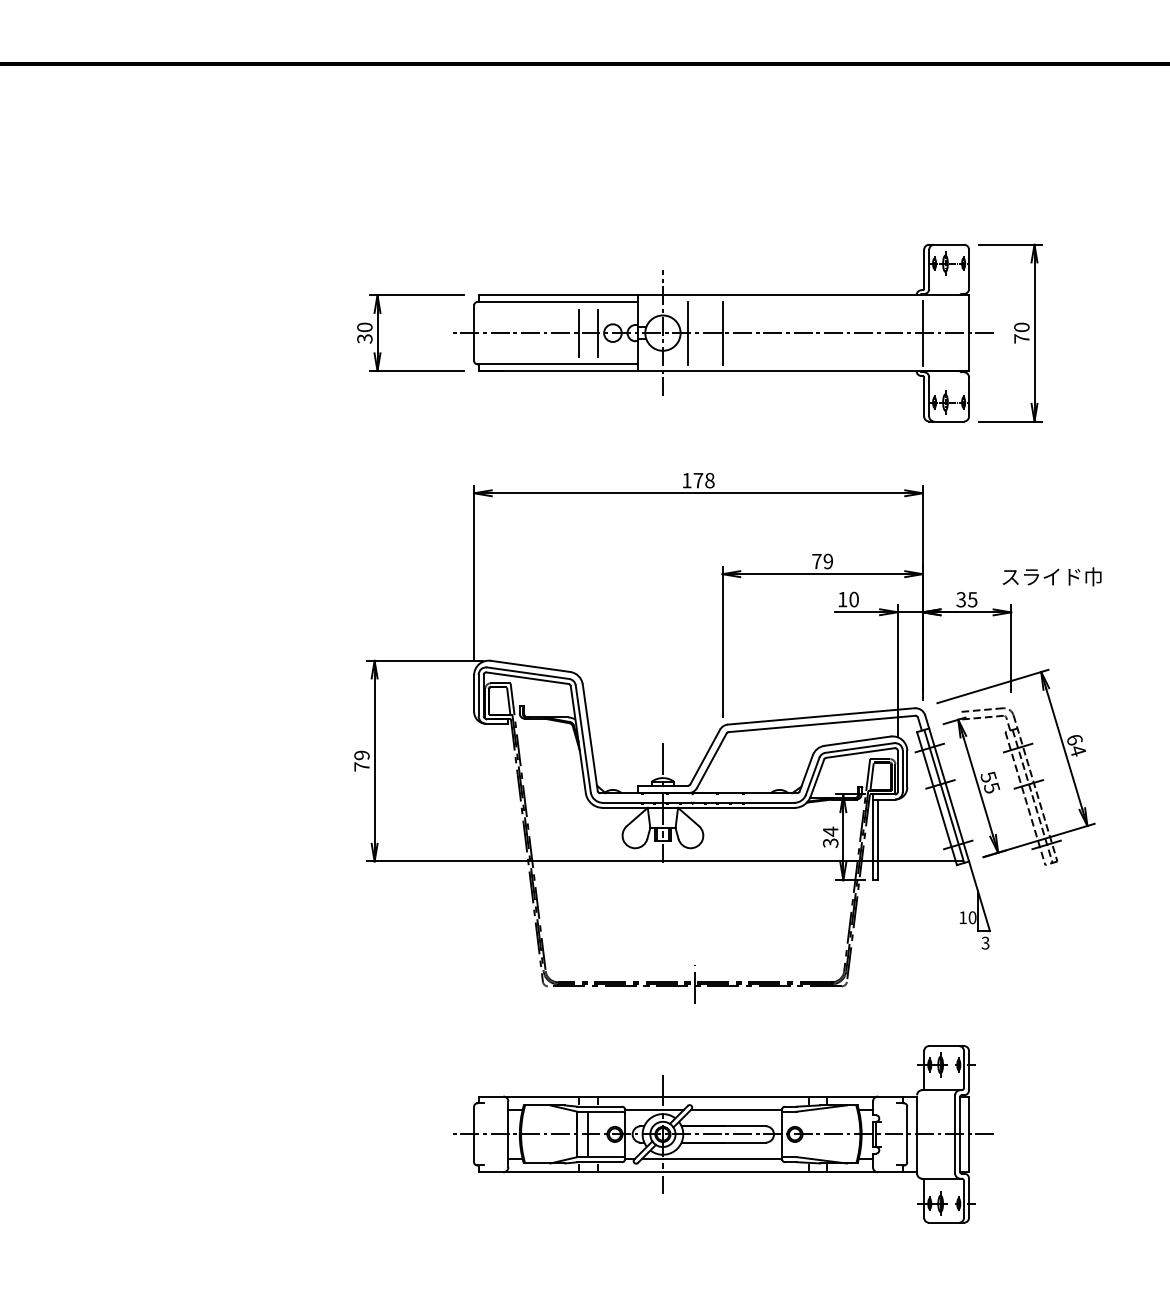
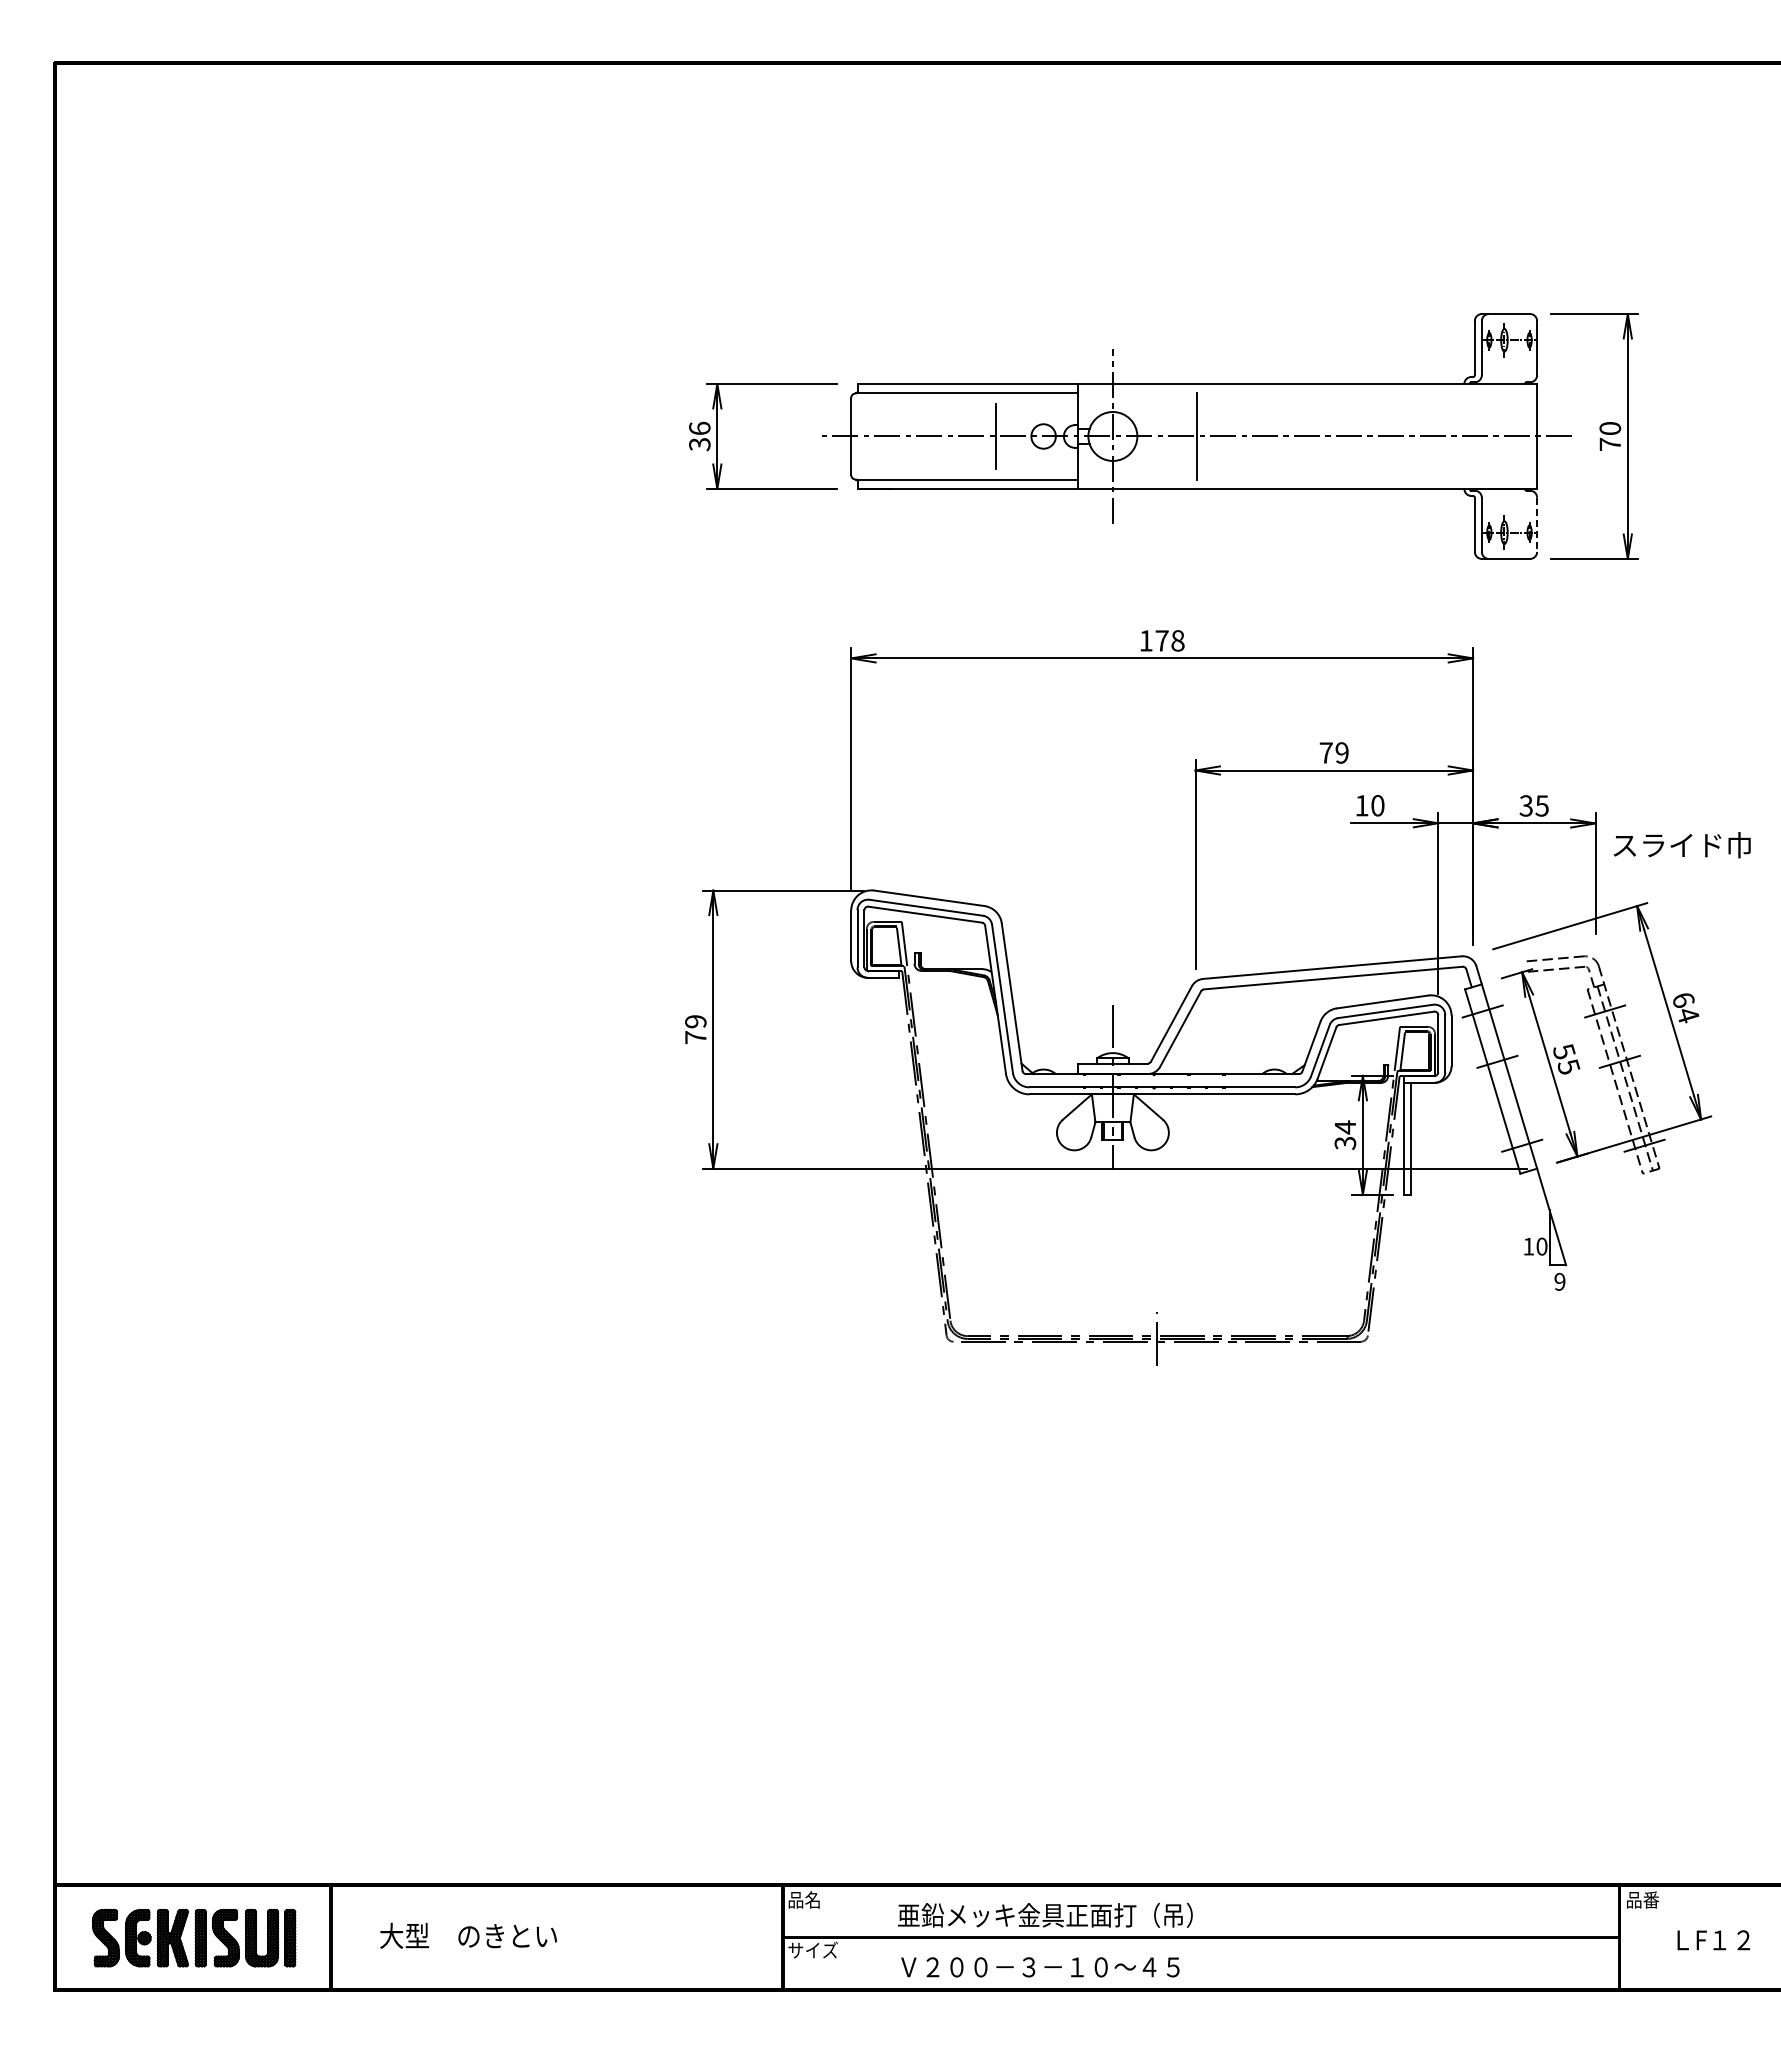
text: (364, 326) -> (699, 427), 30 -> 36
line: (598, 333) -> (1023, 436), removed
line: (687, 333) -> (1147, 436), removed
line: (923, 333) -> (1473, 436), removed
line: (969, 397) -> (1537, 525), solid -> dashed
text: (1051, 577) -> (1681, 845), moved
line: (944, 796) -> (1502, 1078), removed
text: (985, 942) -> (1559, 1281), 3 -> 9
part: (723, 1134) -> (1196, 1546), removed

